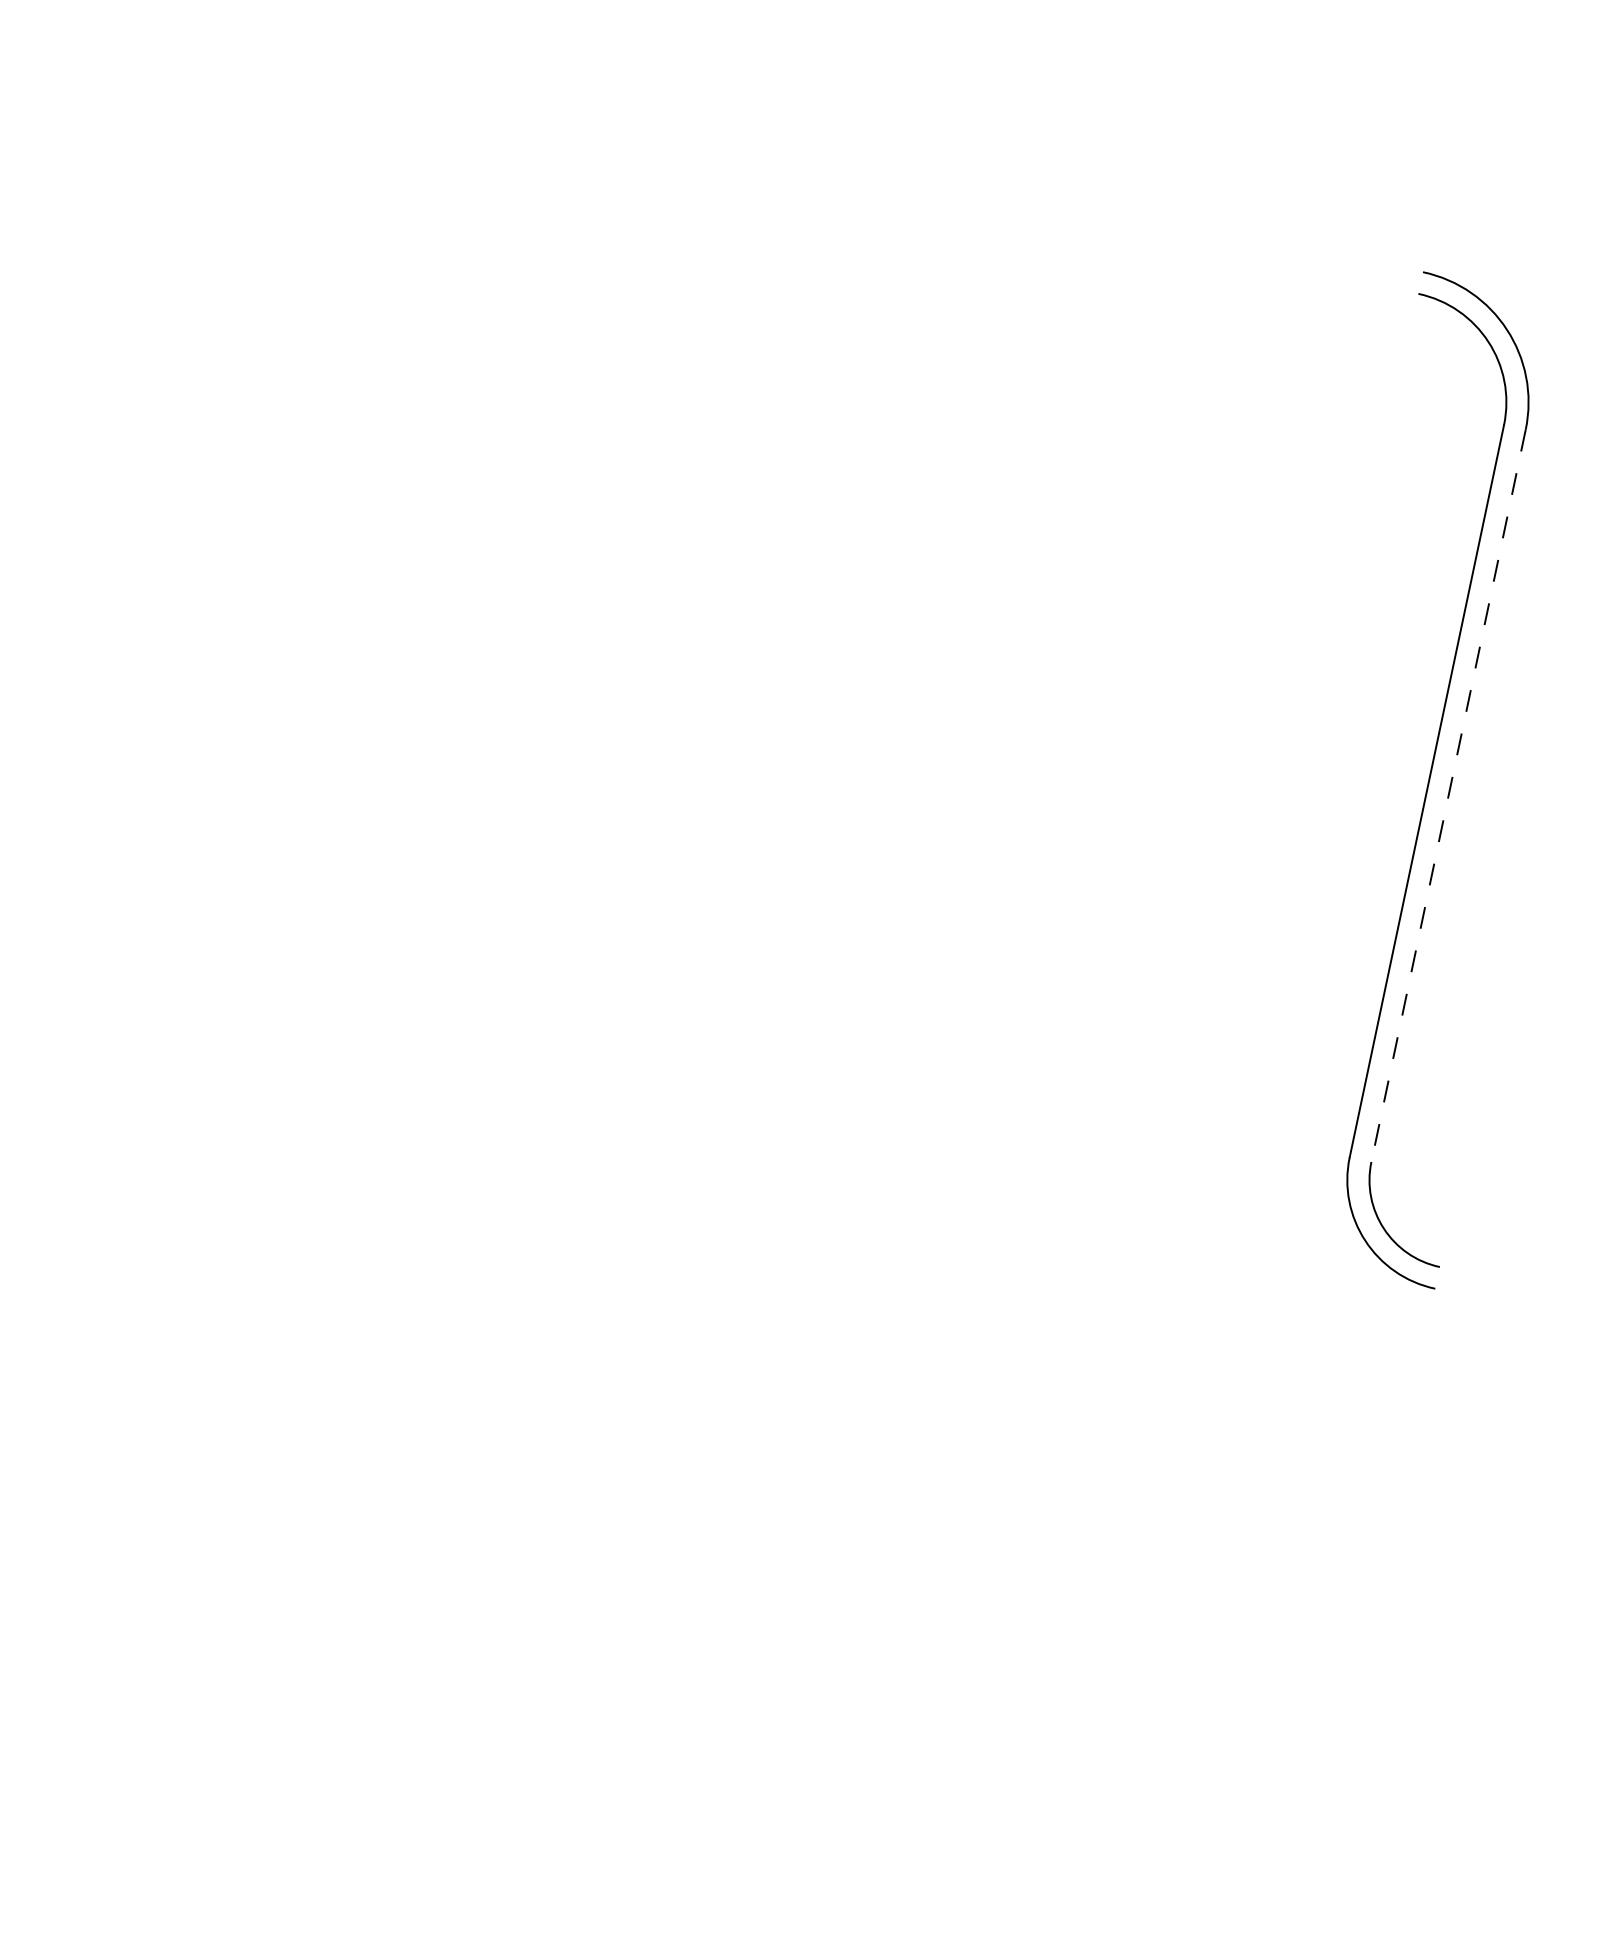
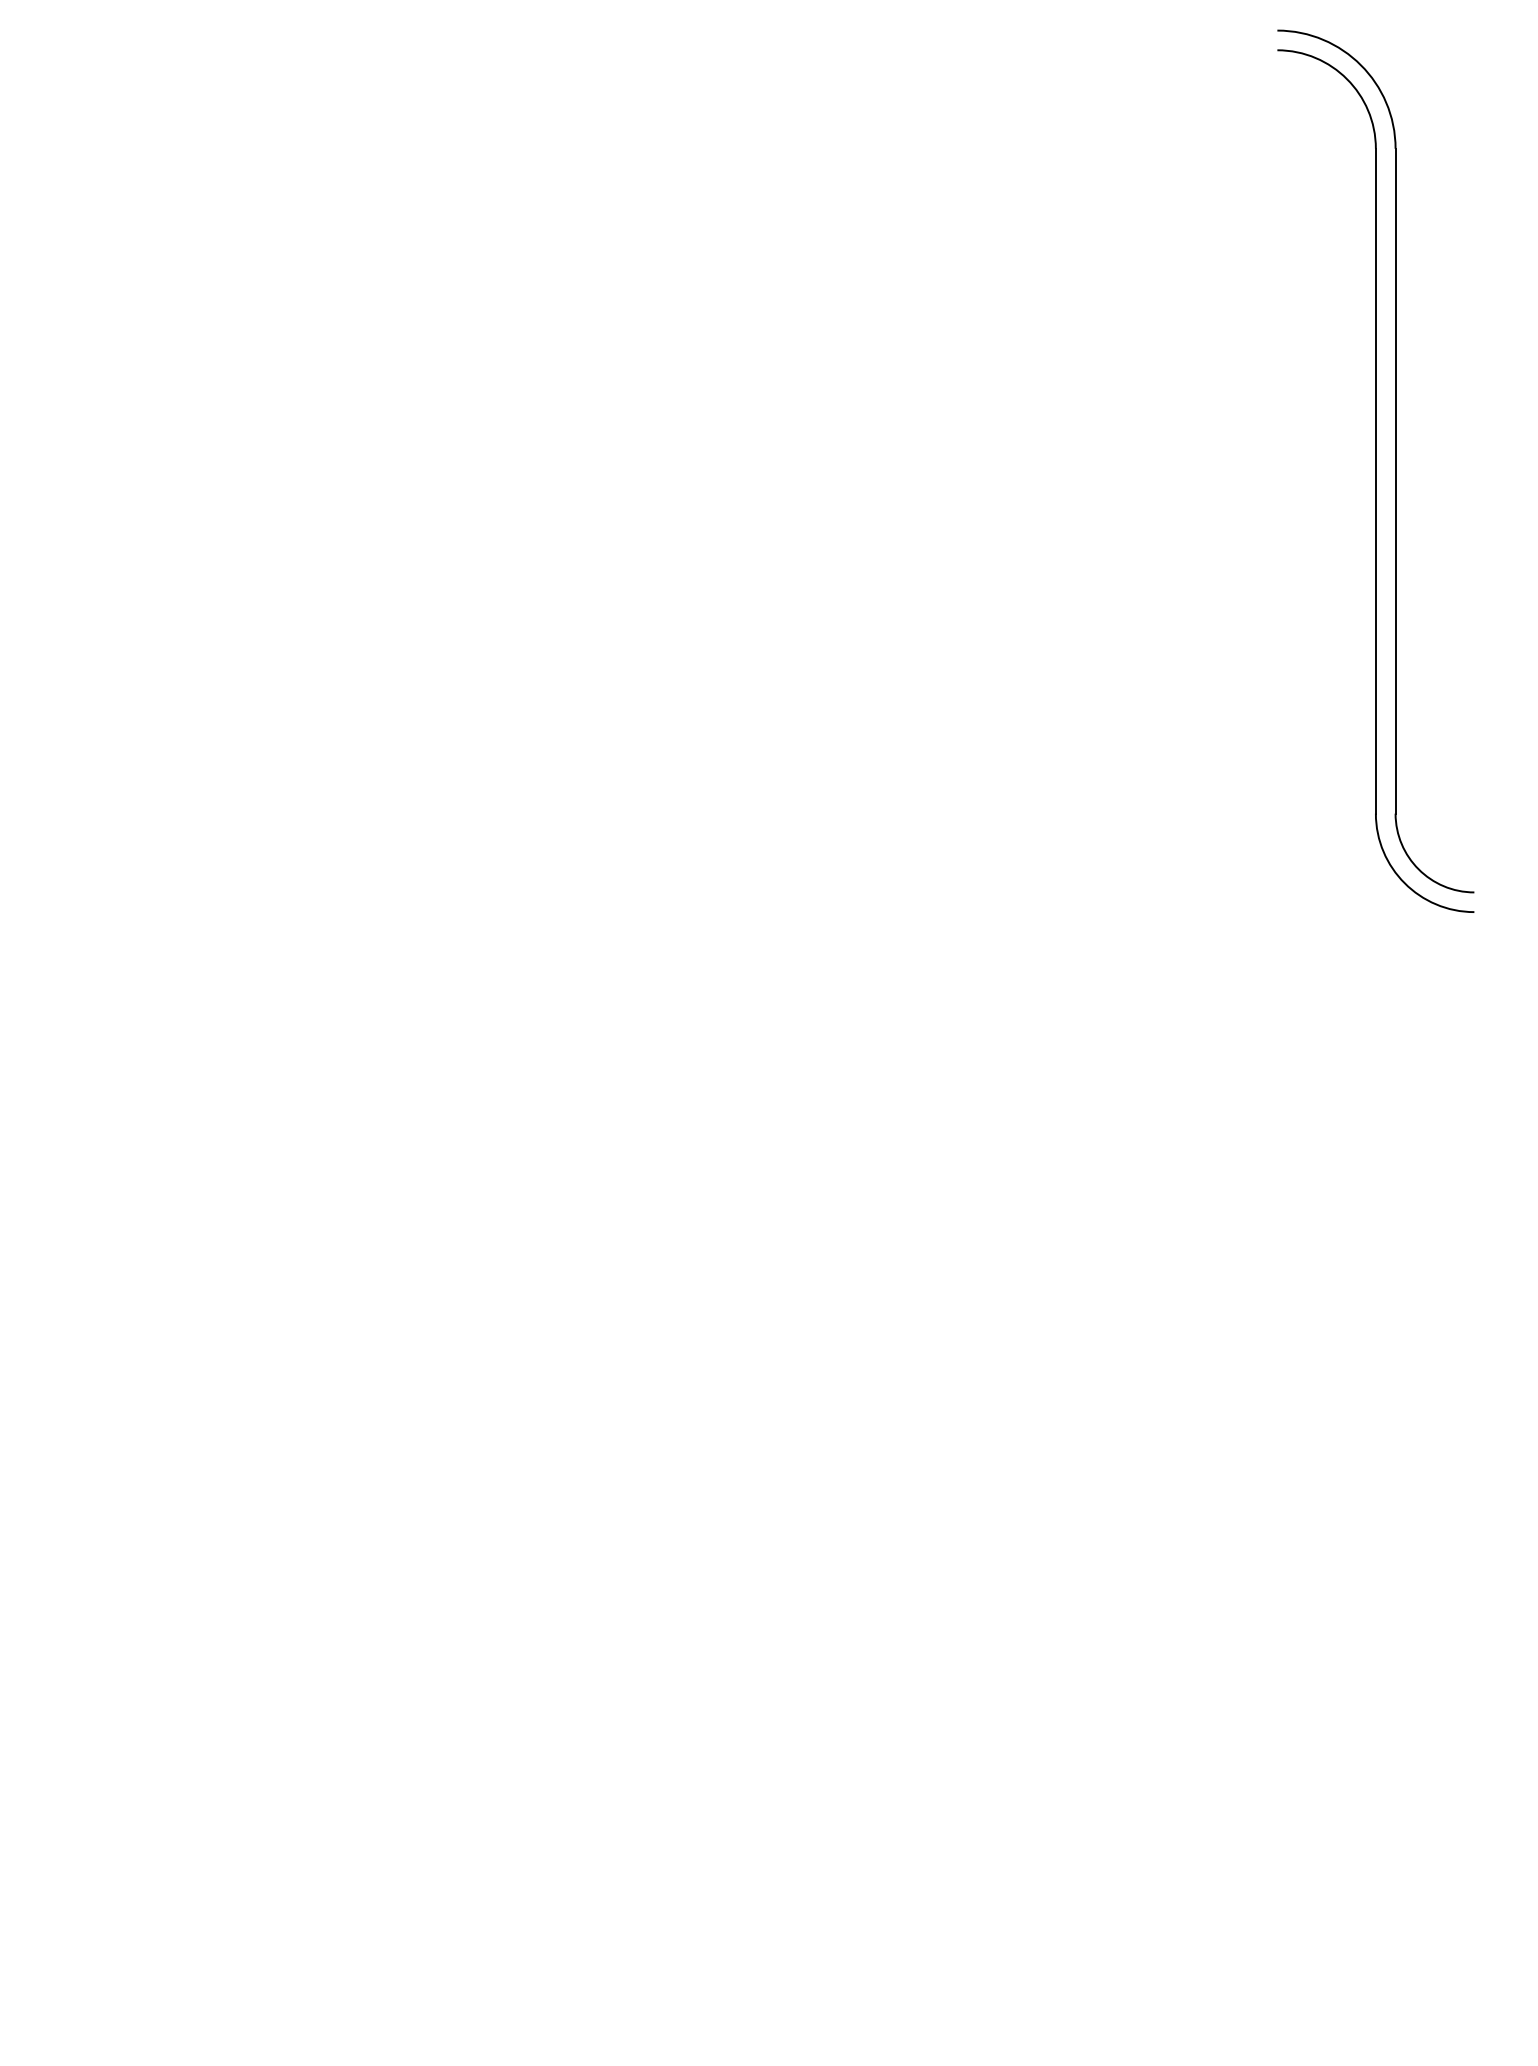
line: (1448, 796) -> (1395, 481), dashed -> solid

